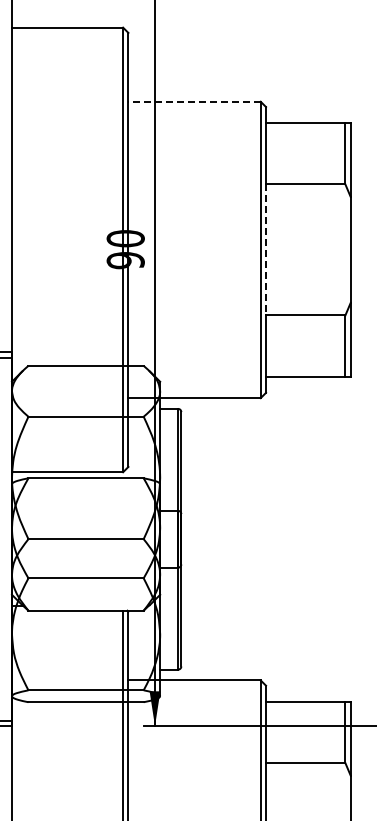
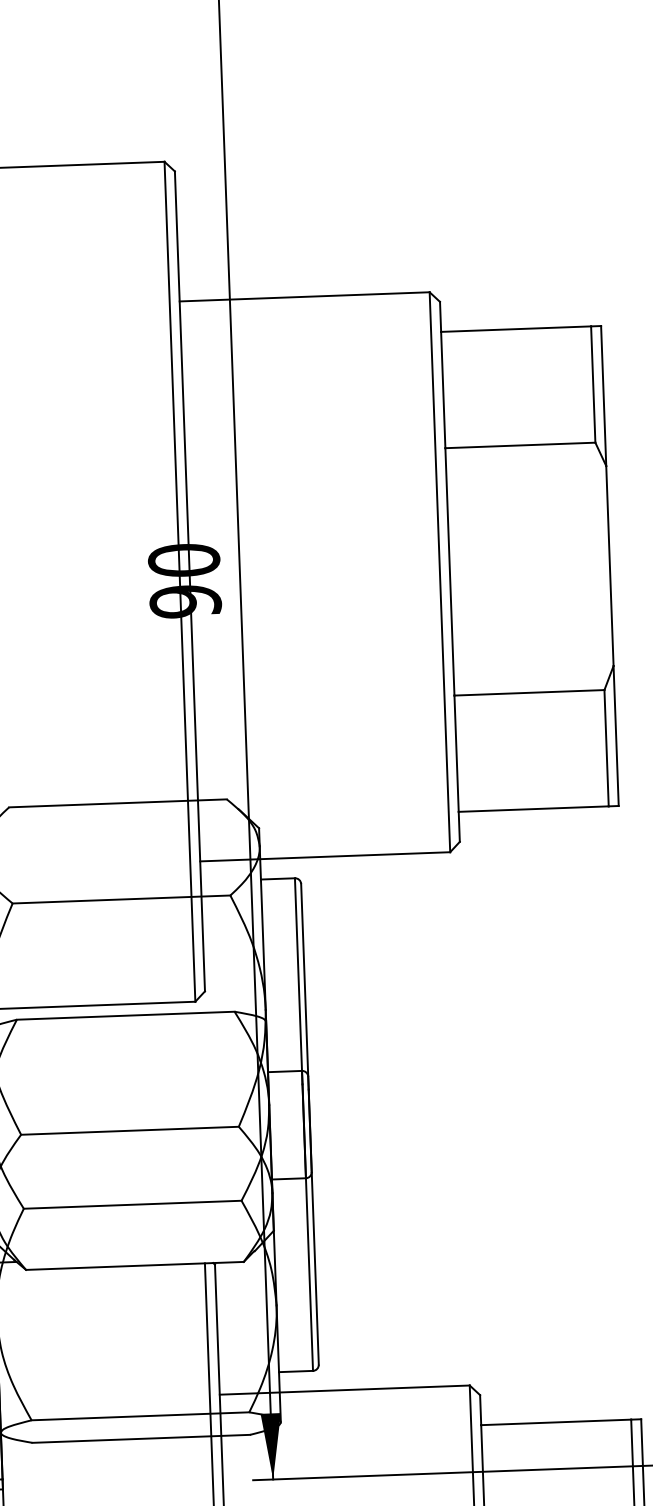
line: (194, 101) -> (304, 296), dashed -> solid
line: (266, 250) -> (450, 572), dashed -> solid

